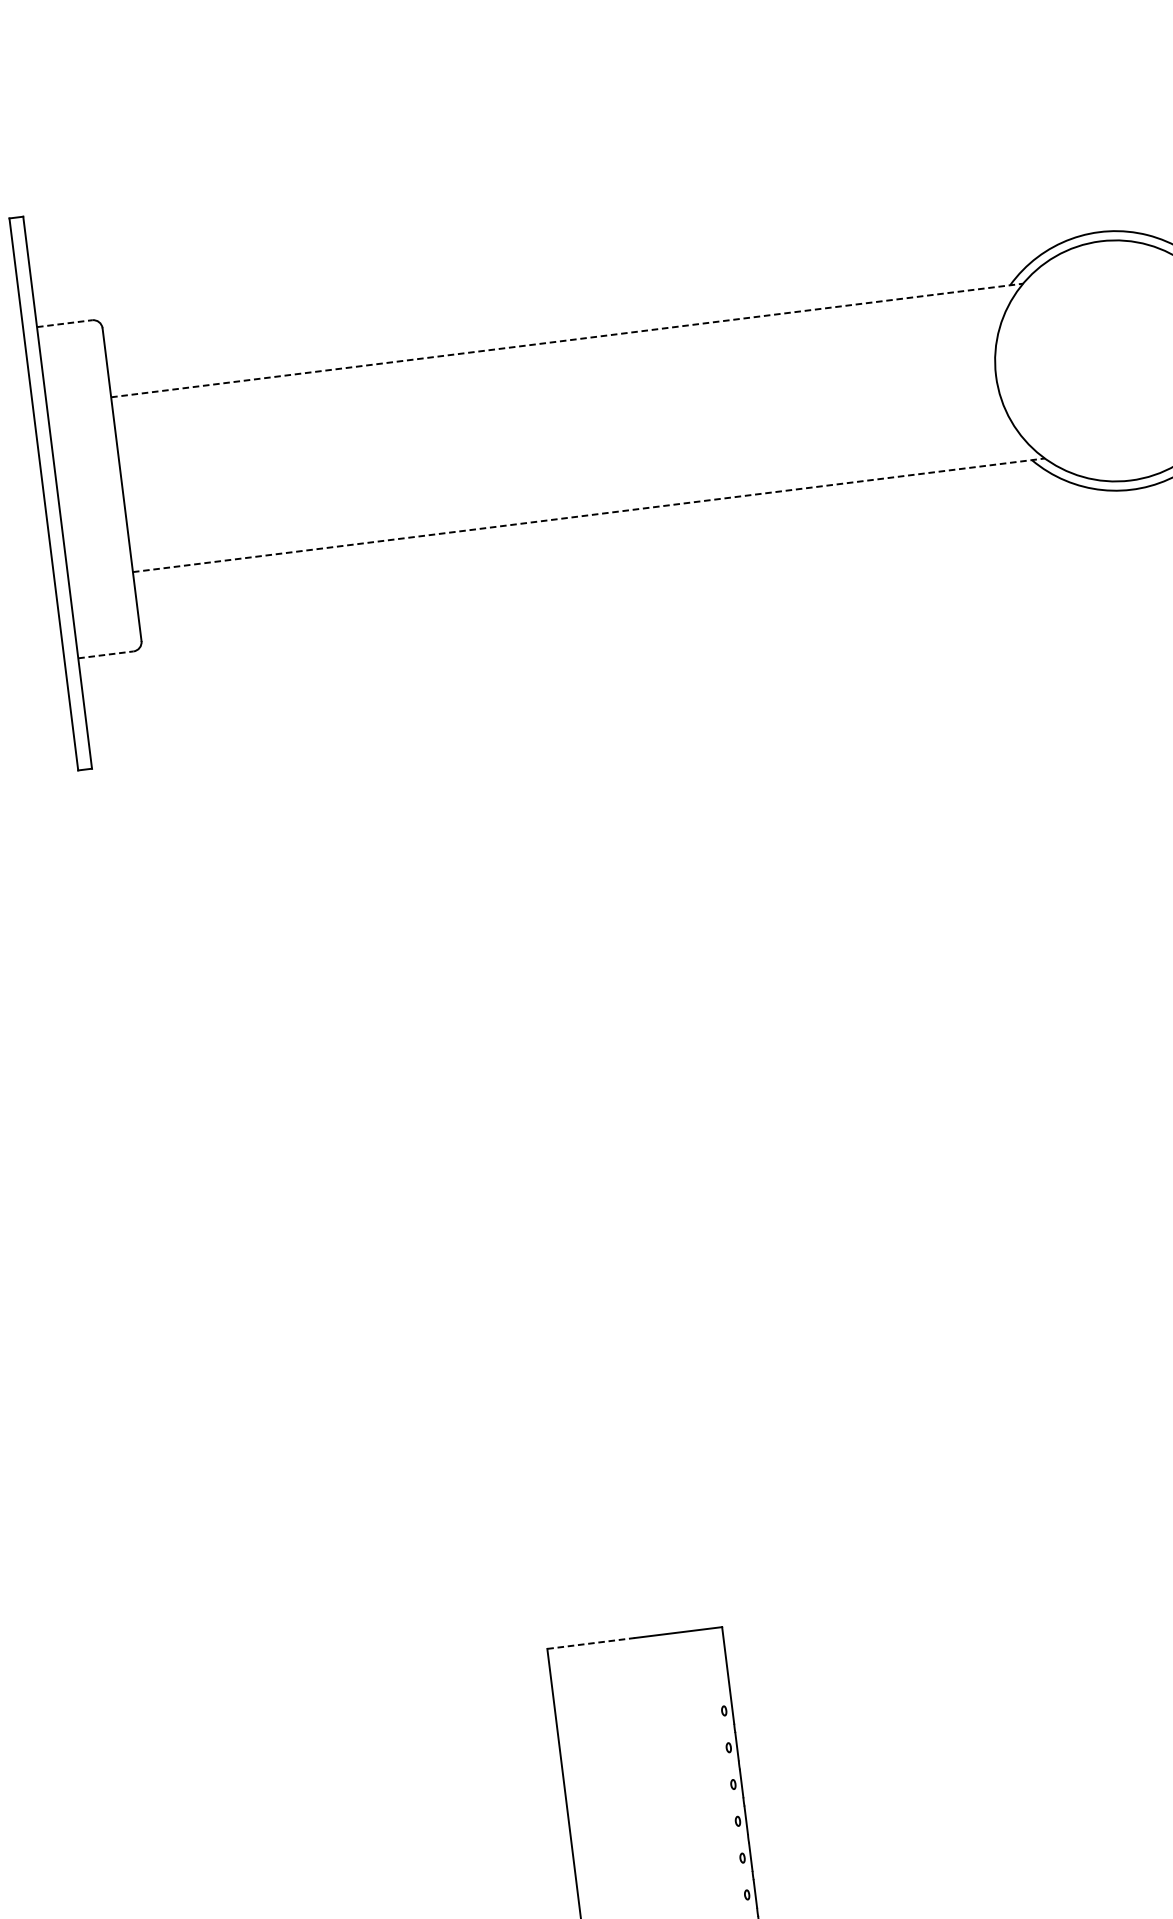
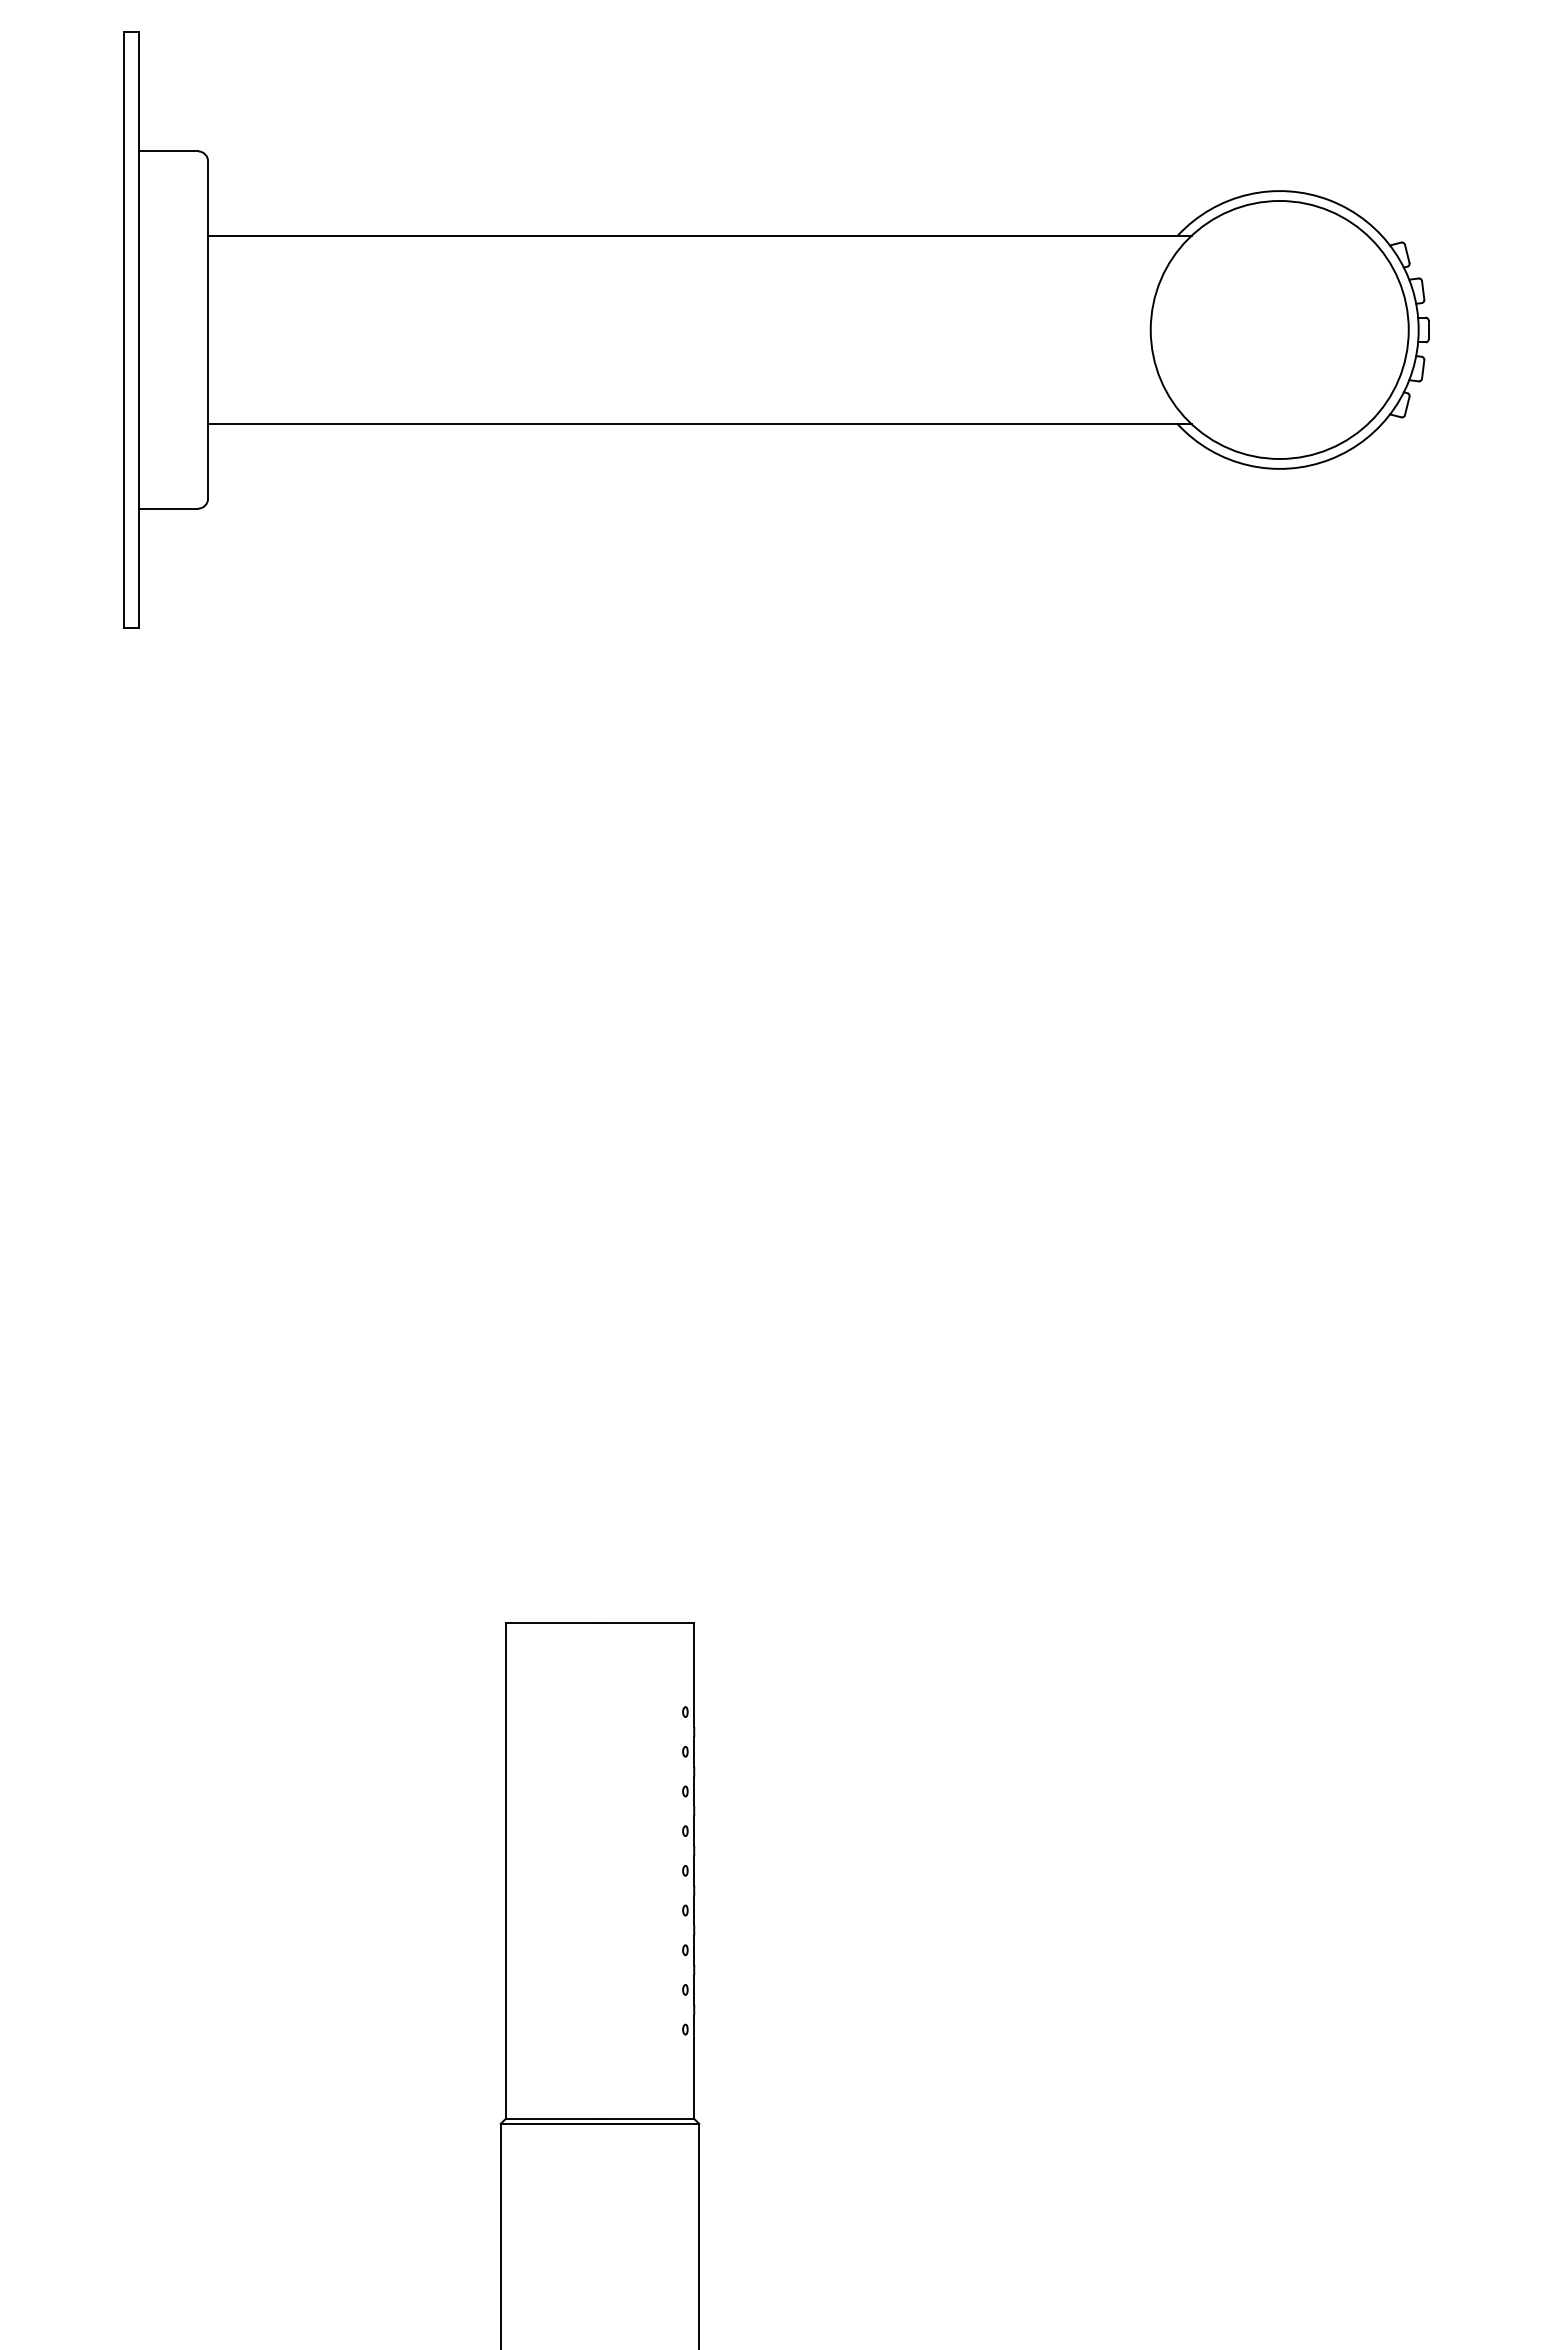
line: (64, 323) -> (168, 151), dashed -> solid
line: (566, 340) -> (699, 235), dashed -> solid
line: (588, 515) -> (699, 424), dashed -> solid
line: (106, 654) -> (168, 508), dashed -> solid
line: (591, 1643) -> (553, 1622), dashed -> solid

